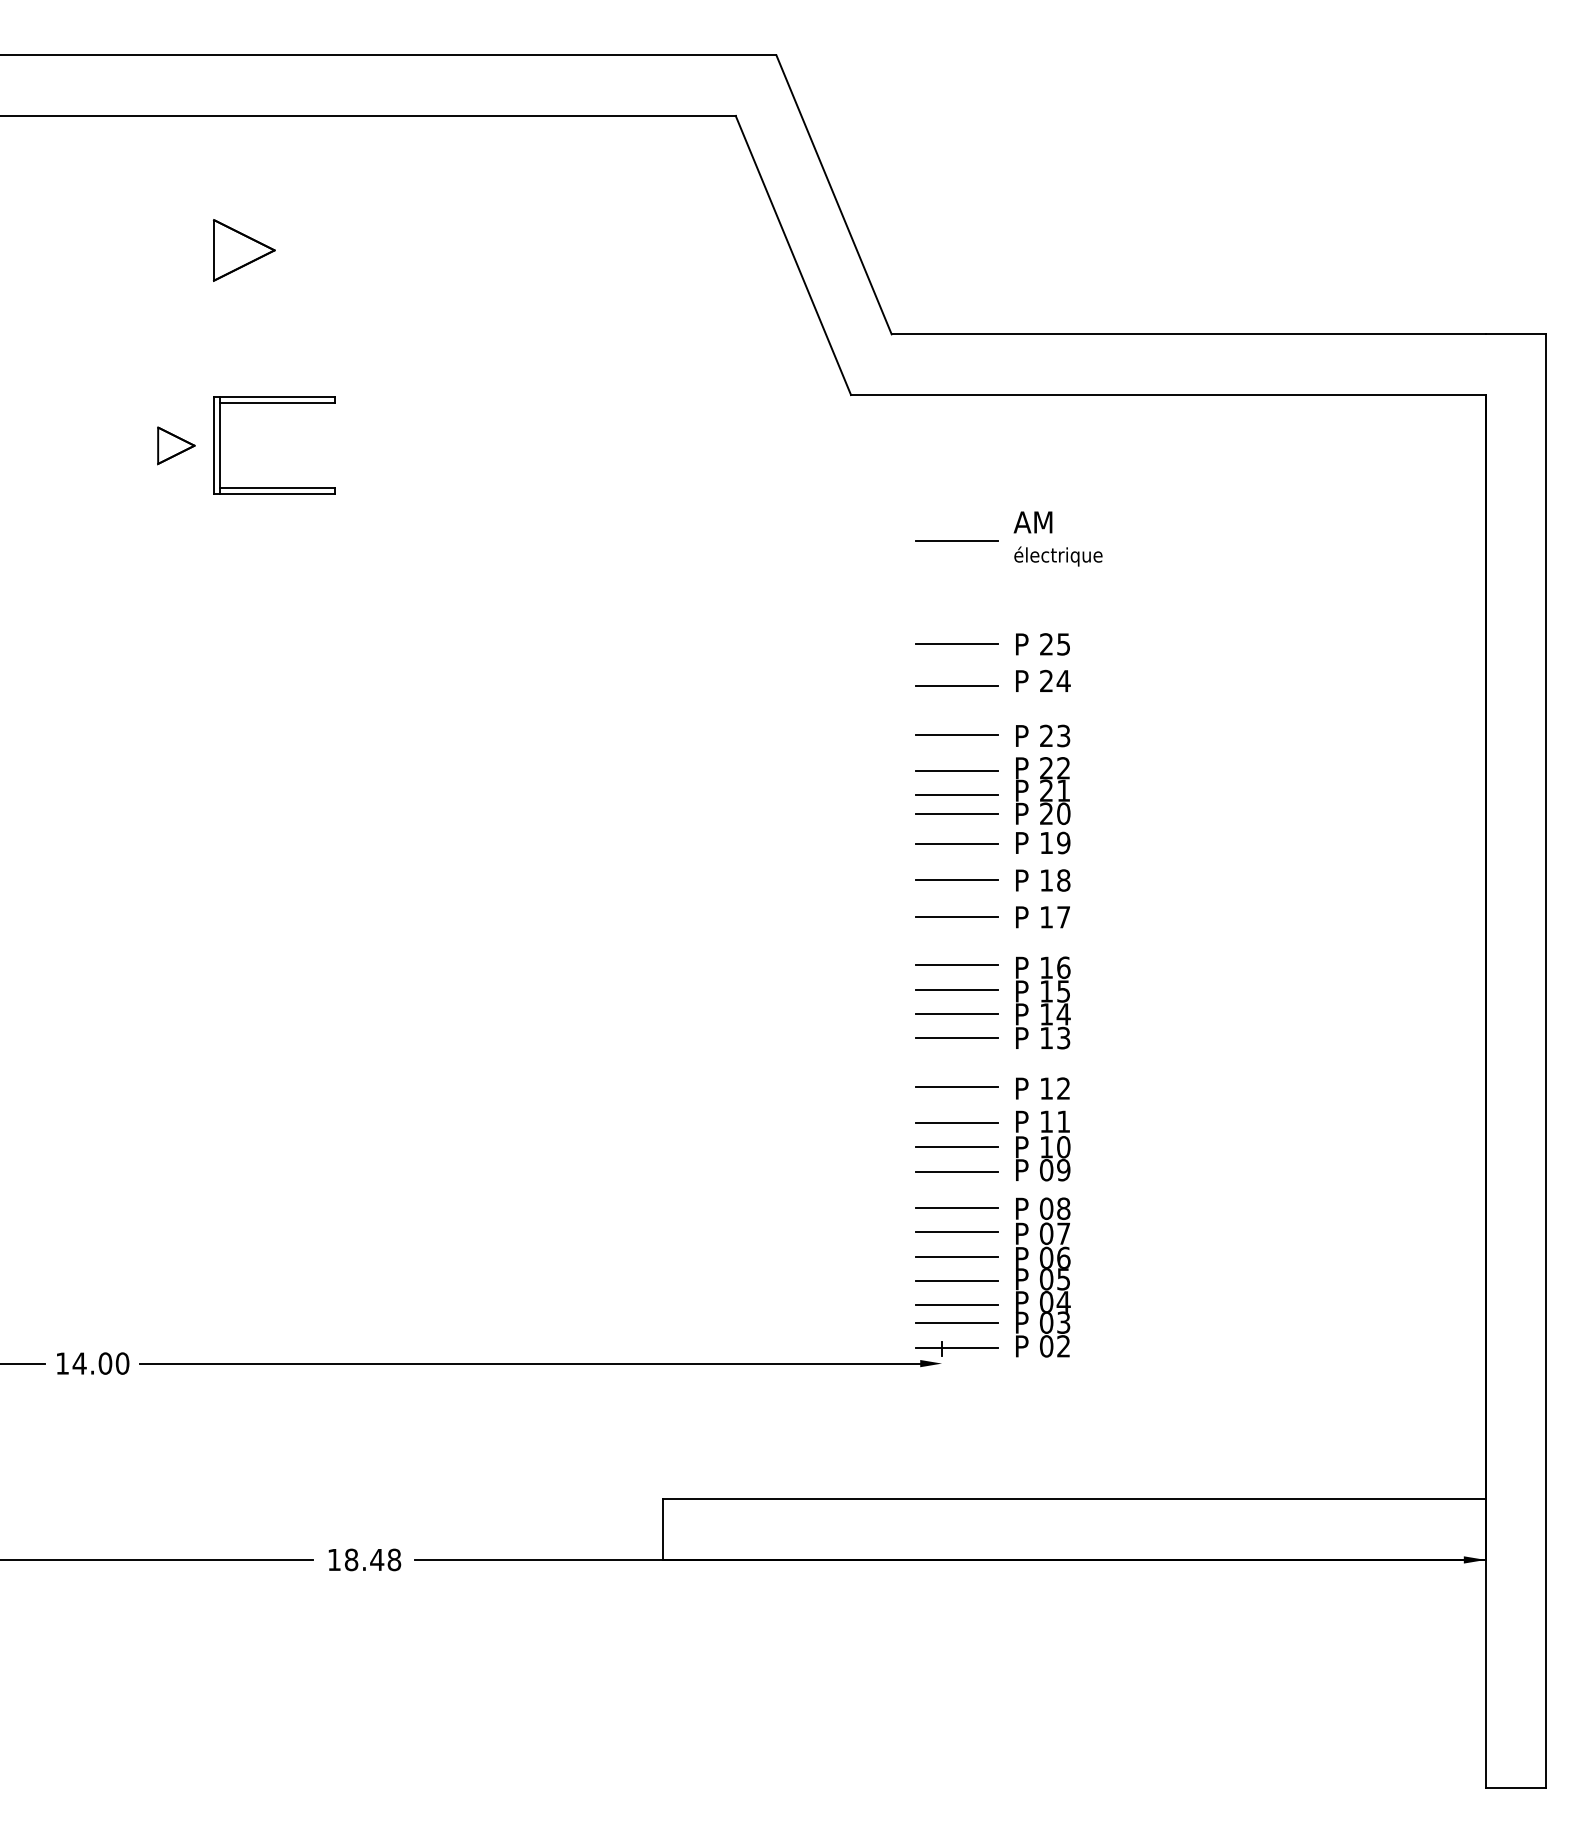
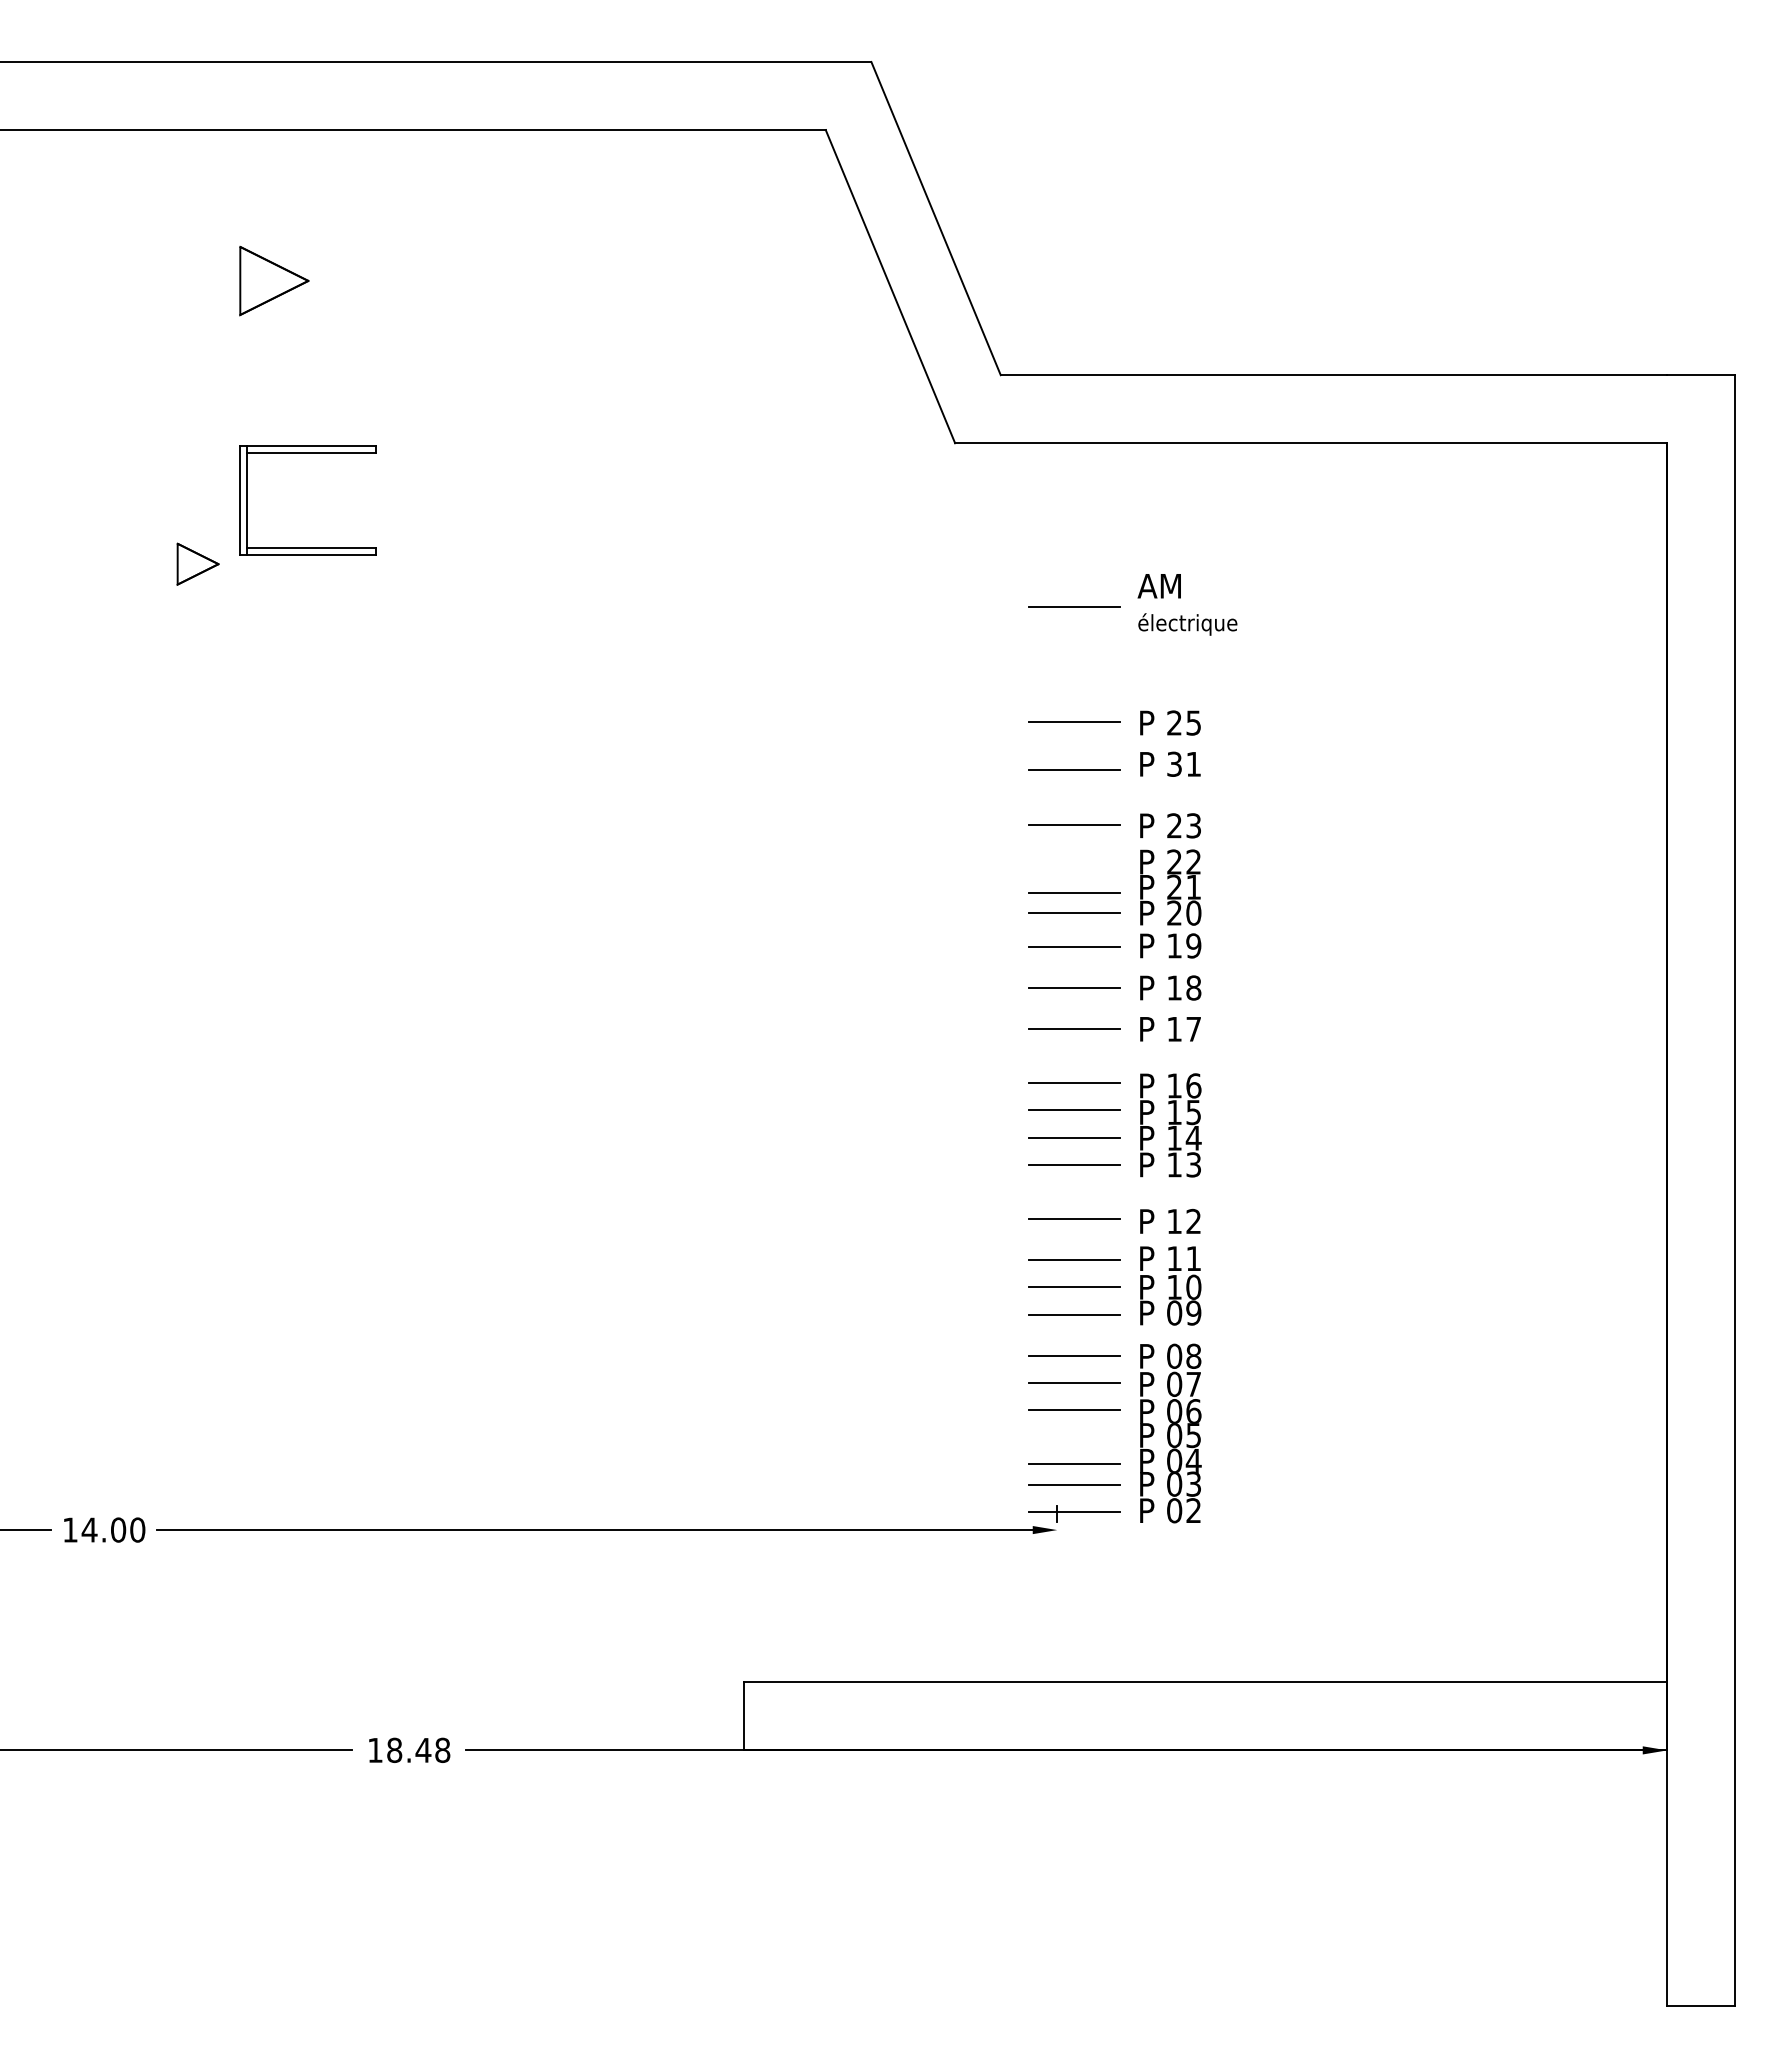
part: (175, 445) -> (197, 563), moved
text: (1055, 681) -> (1184, 764), 24 -> 31
line: (957, 771) -> (1074, 865), removed
line: (957, 1281) -> (1074, 1437), removed

